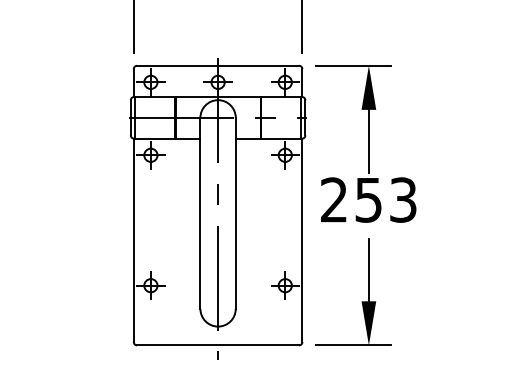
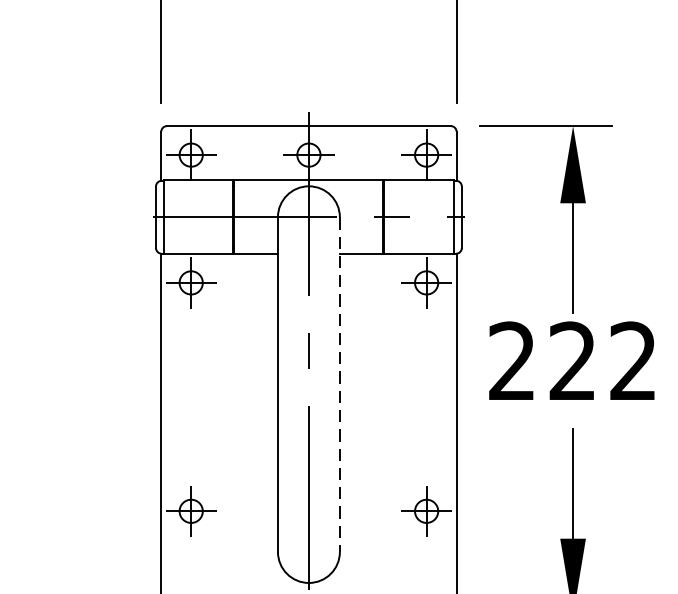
text: (385, 199) -> (602, 360), 253 -> 222
line: (235, 213) -> (339, 384), solid -> dashed

